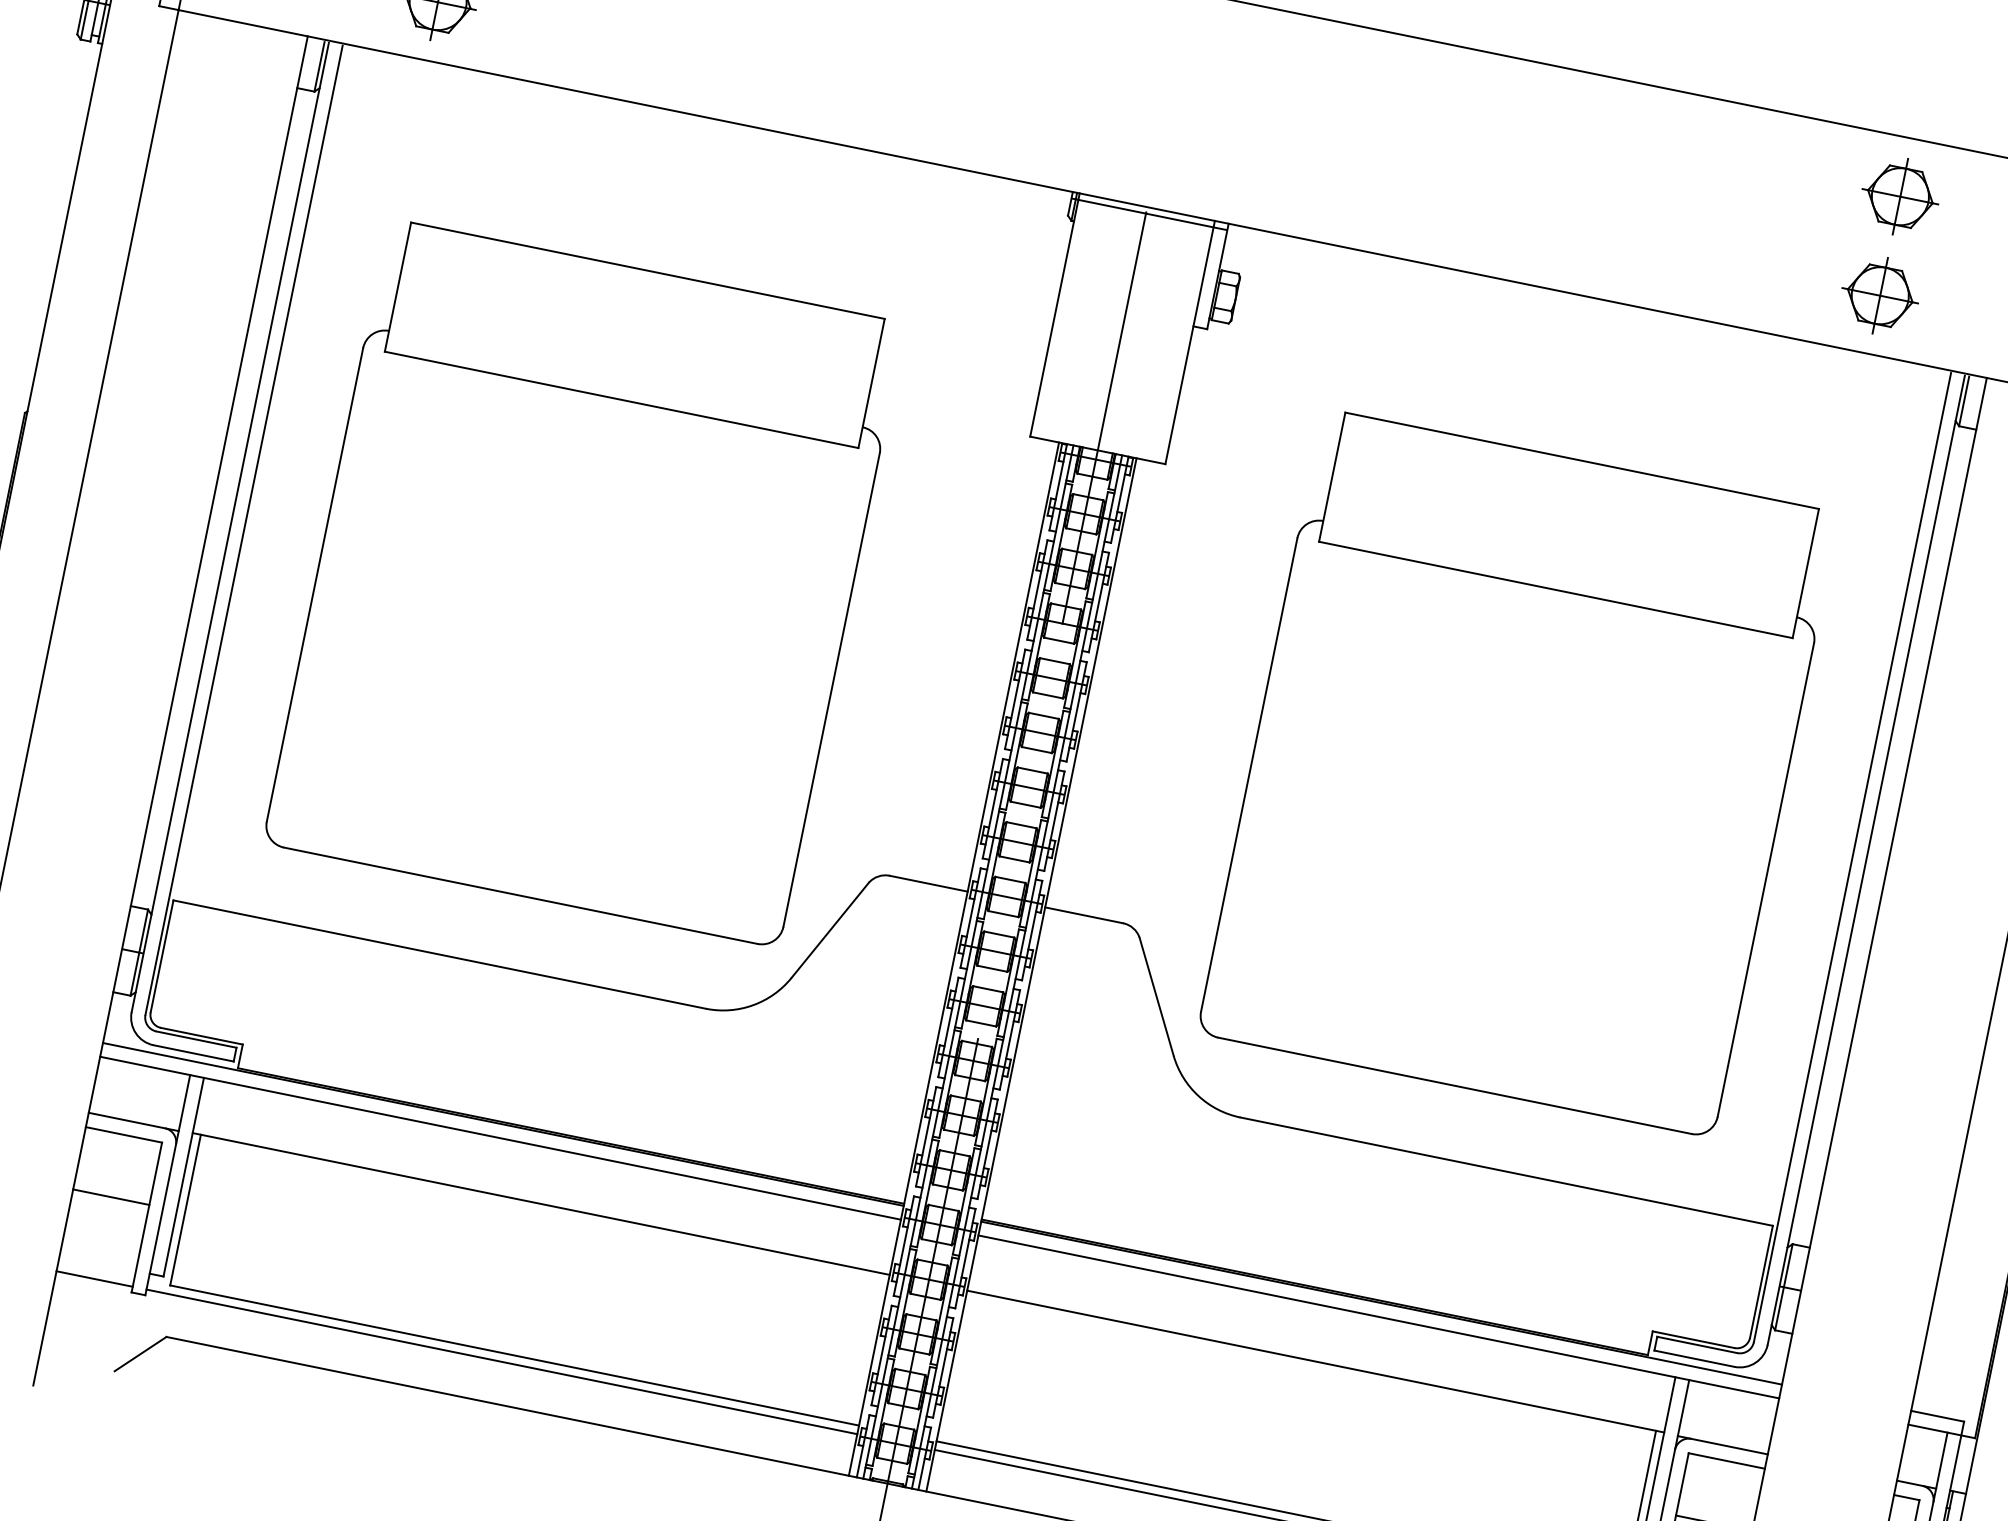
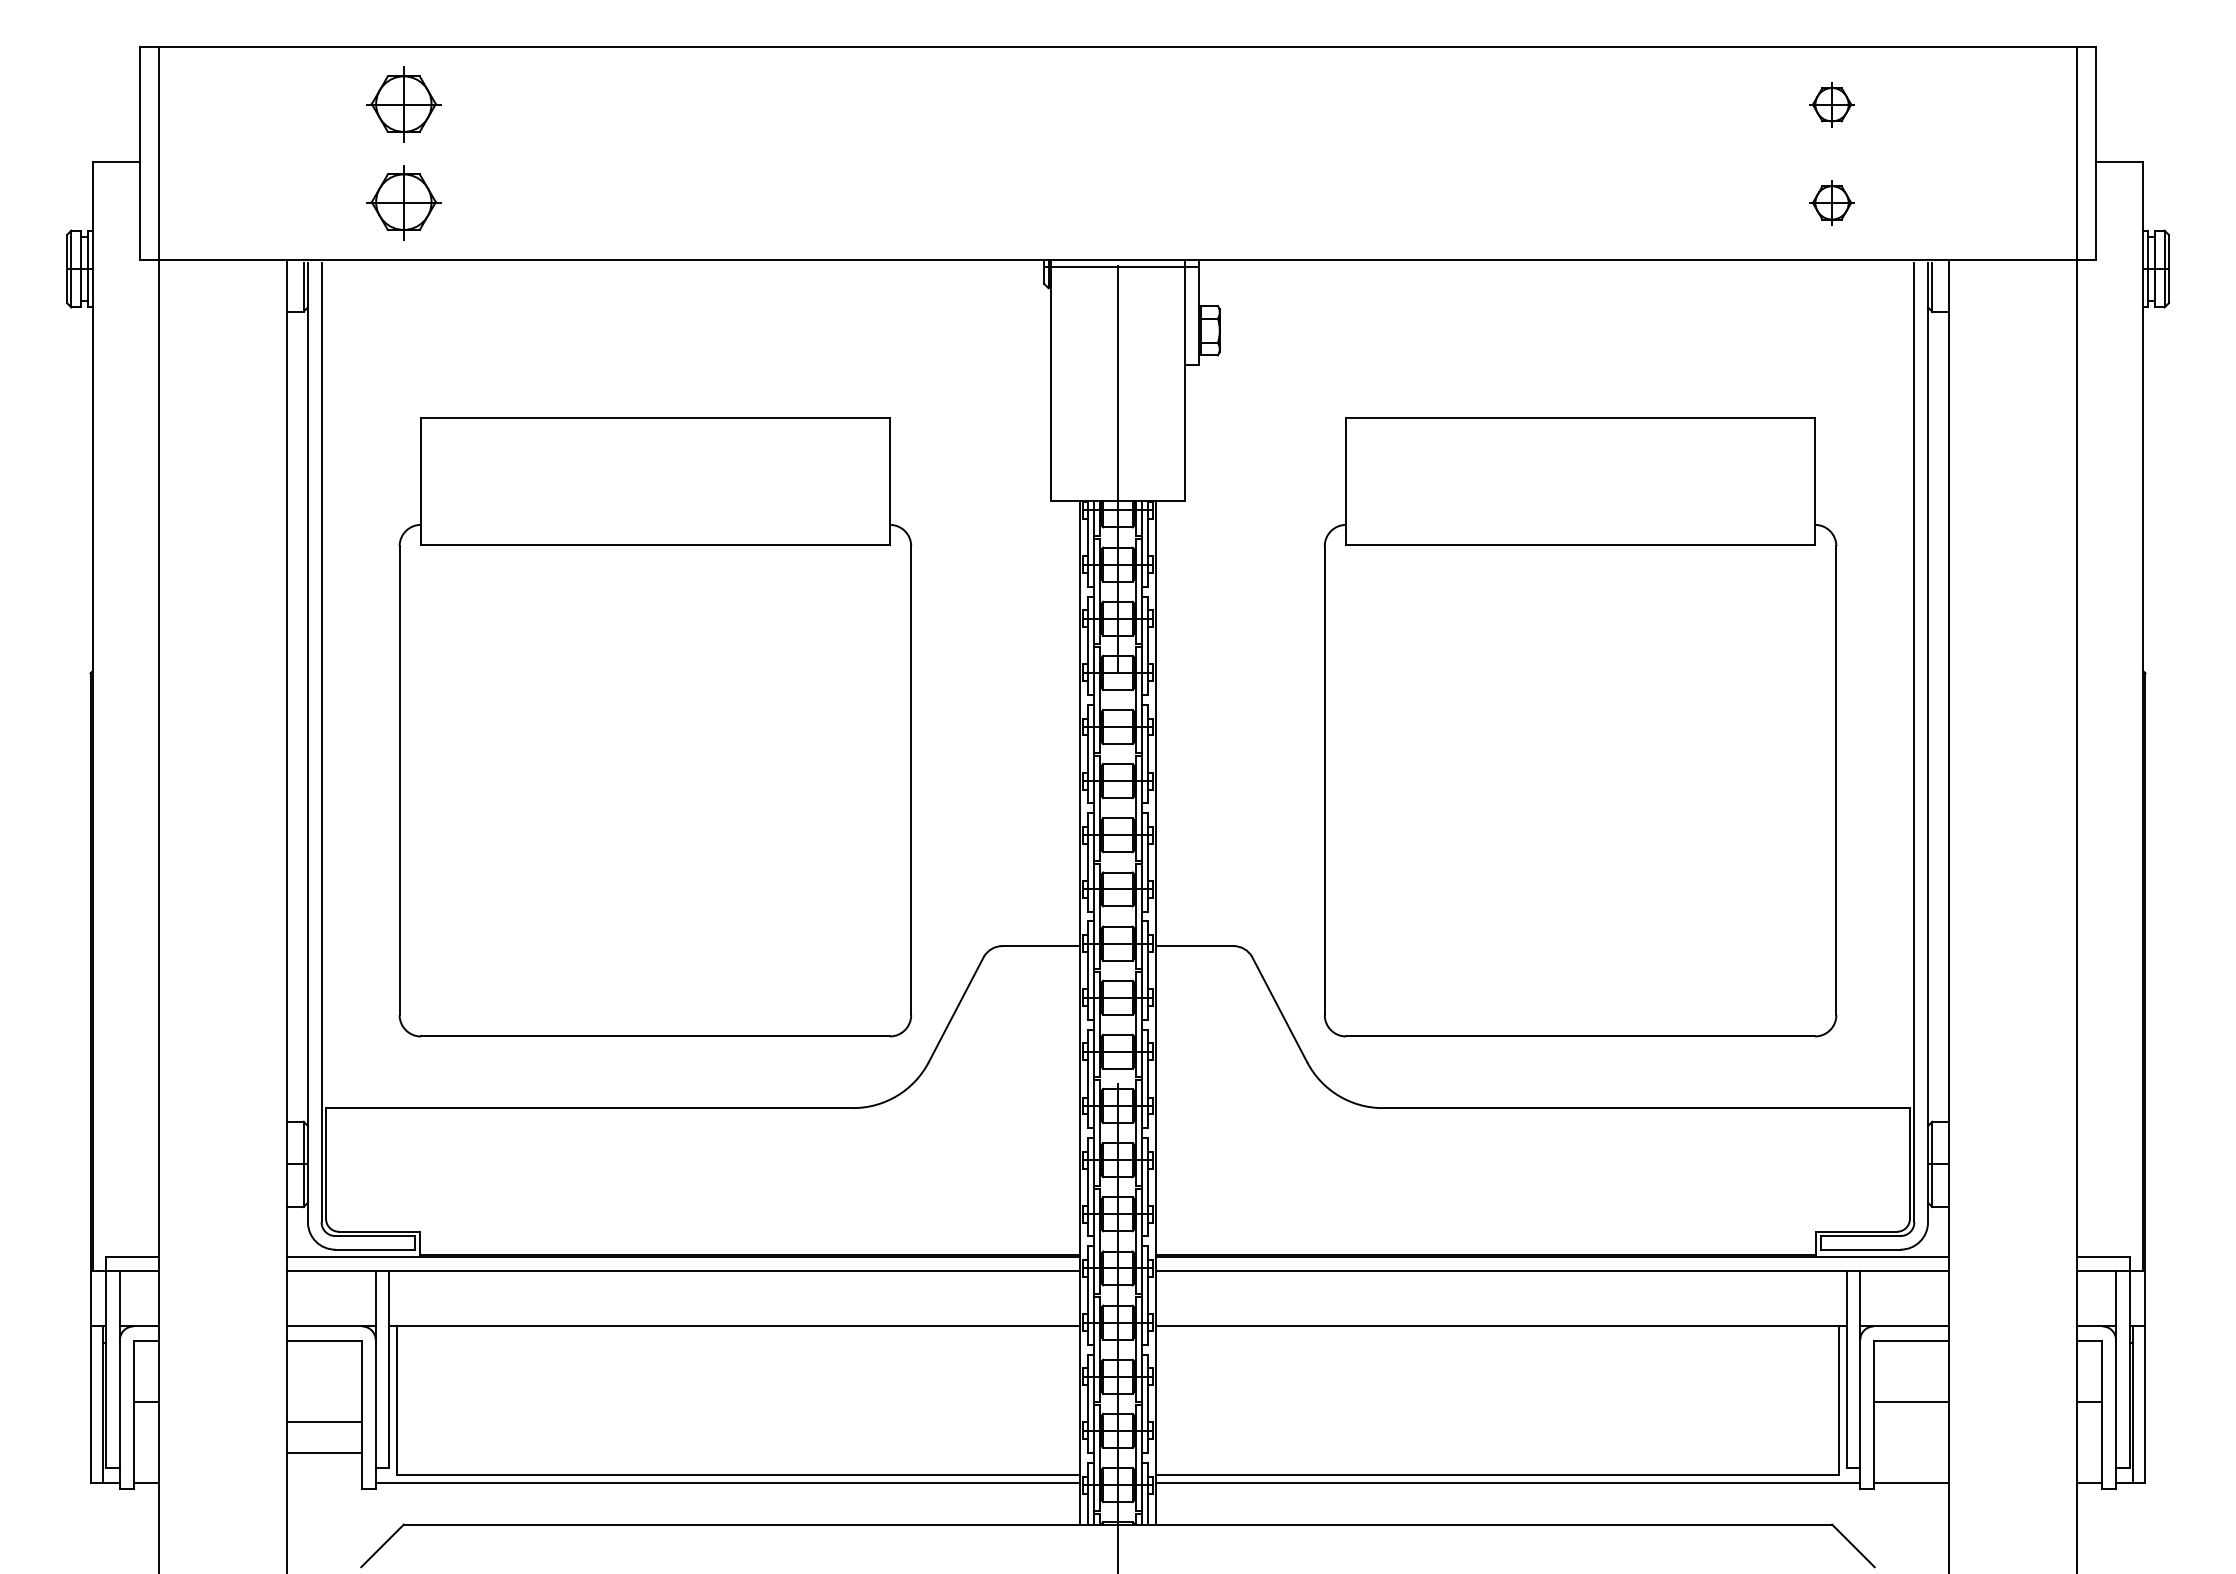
part: (1899, 196) -> (1831, 104), size x0.6
part: (1879, 295) -> (1831, 202), size x0.6
line: (111, 1197) -> (324, 1453), moved
line: (94, 1279) -> (324, 1422), moved

